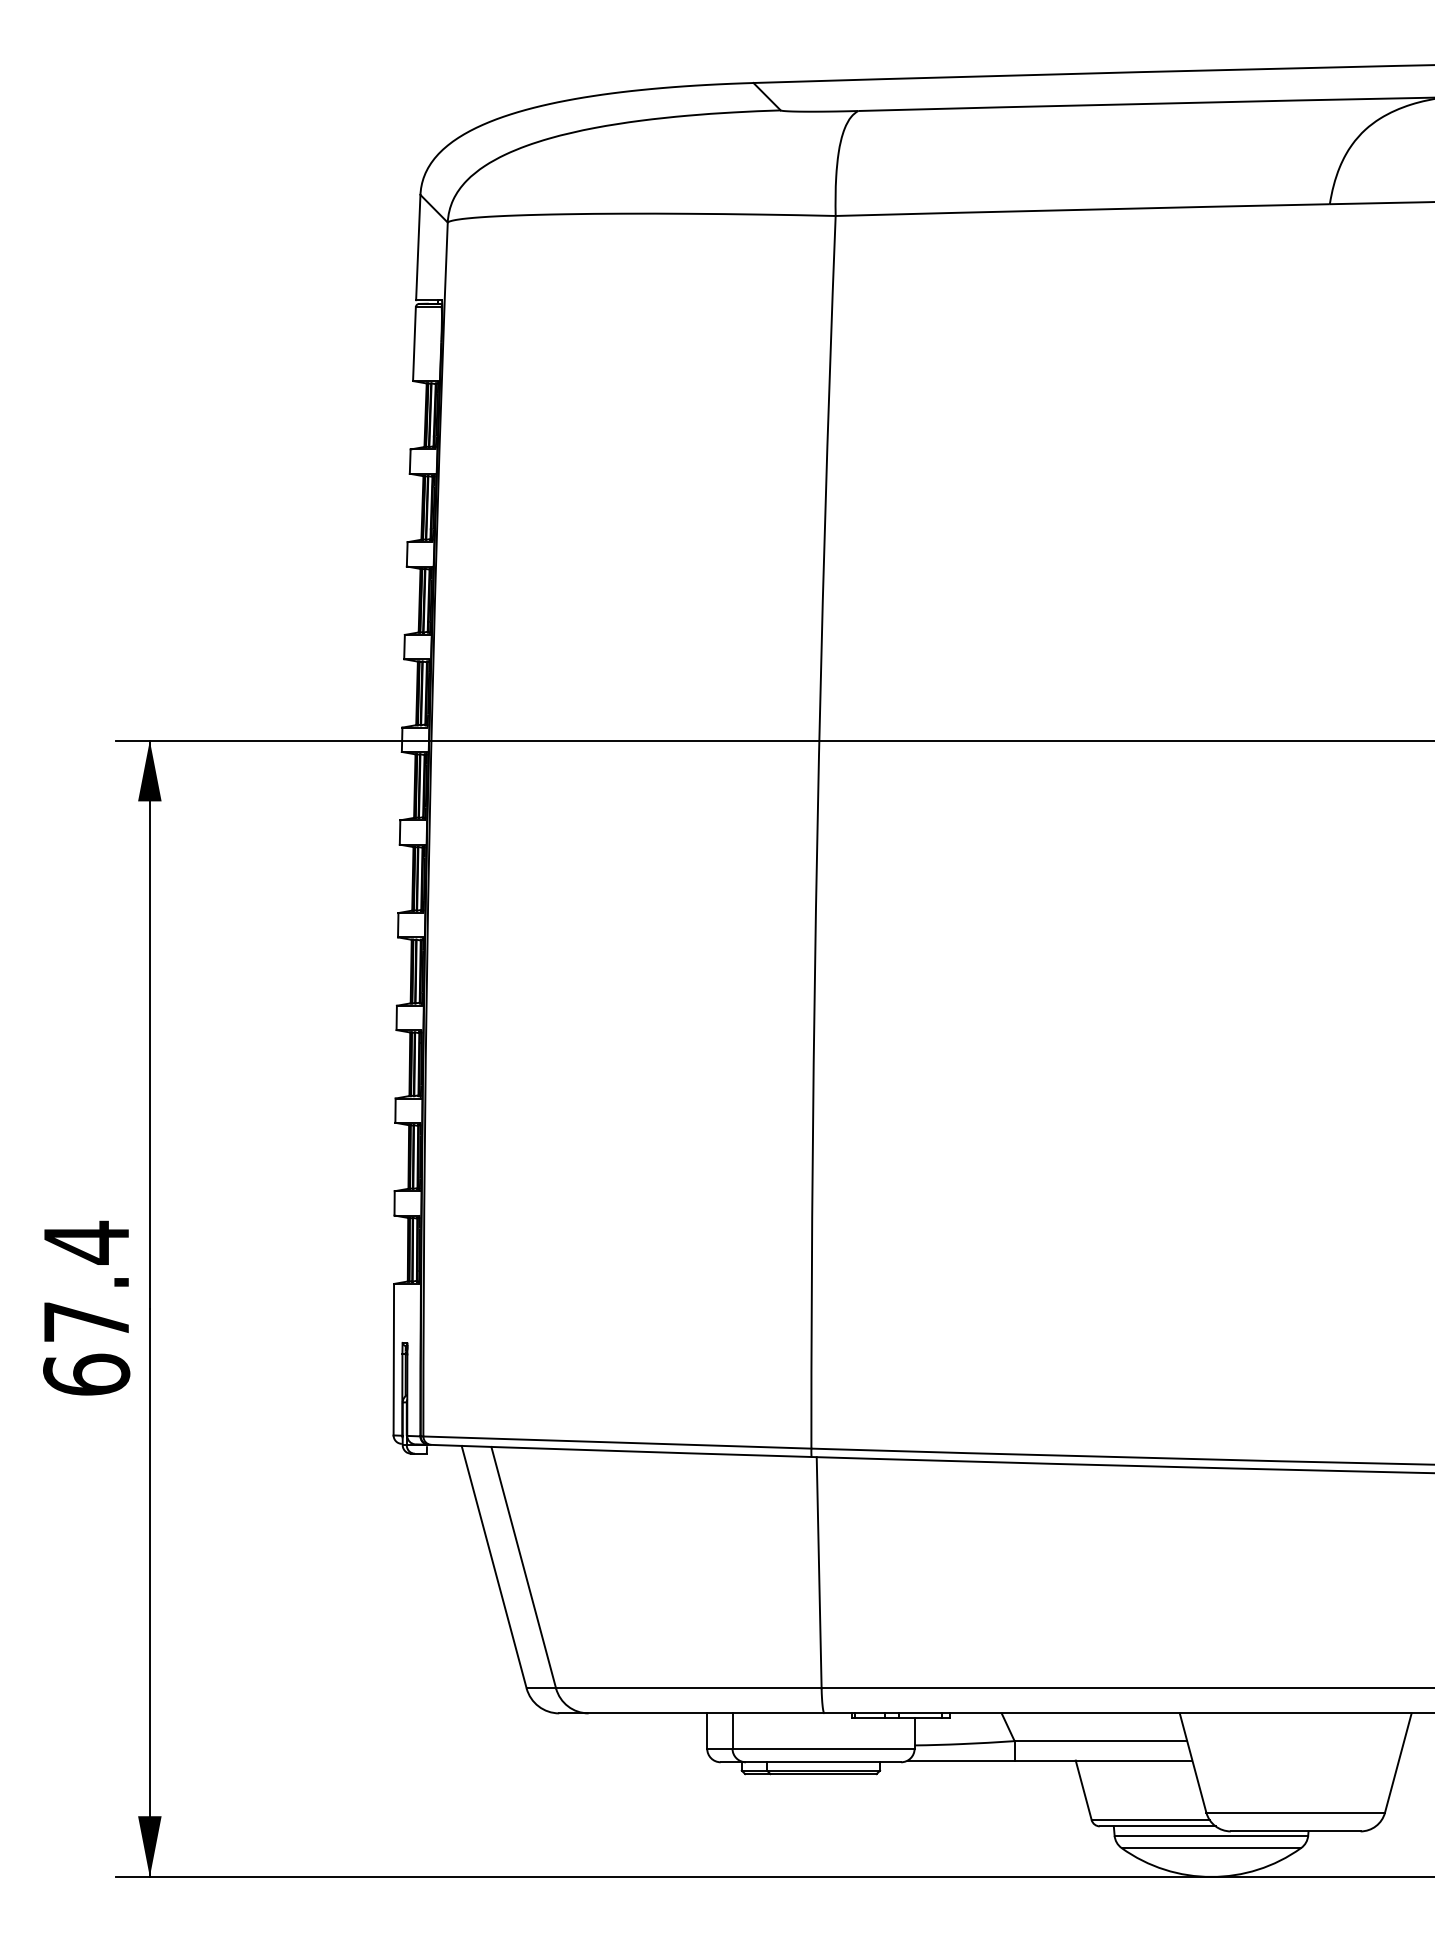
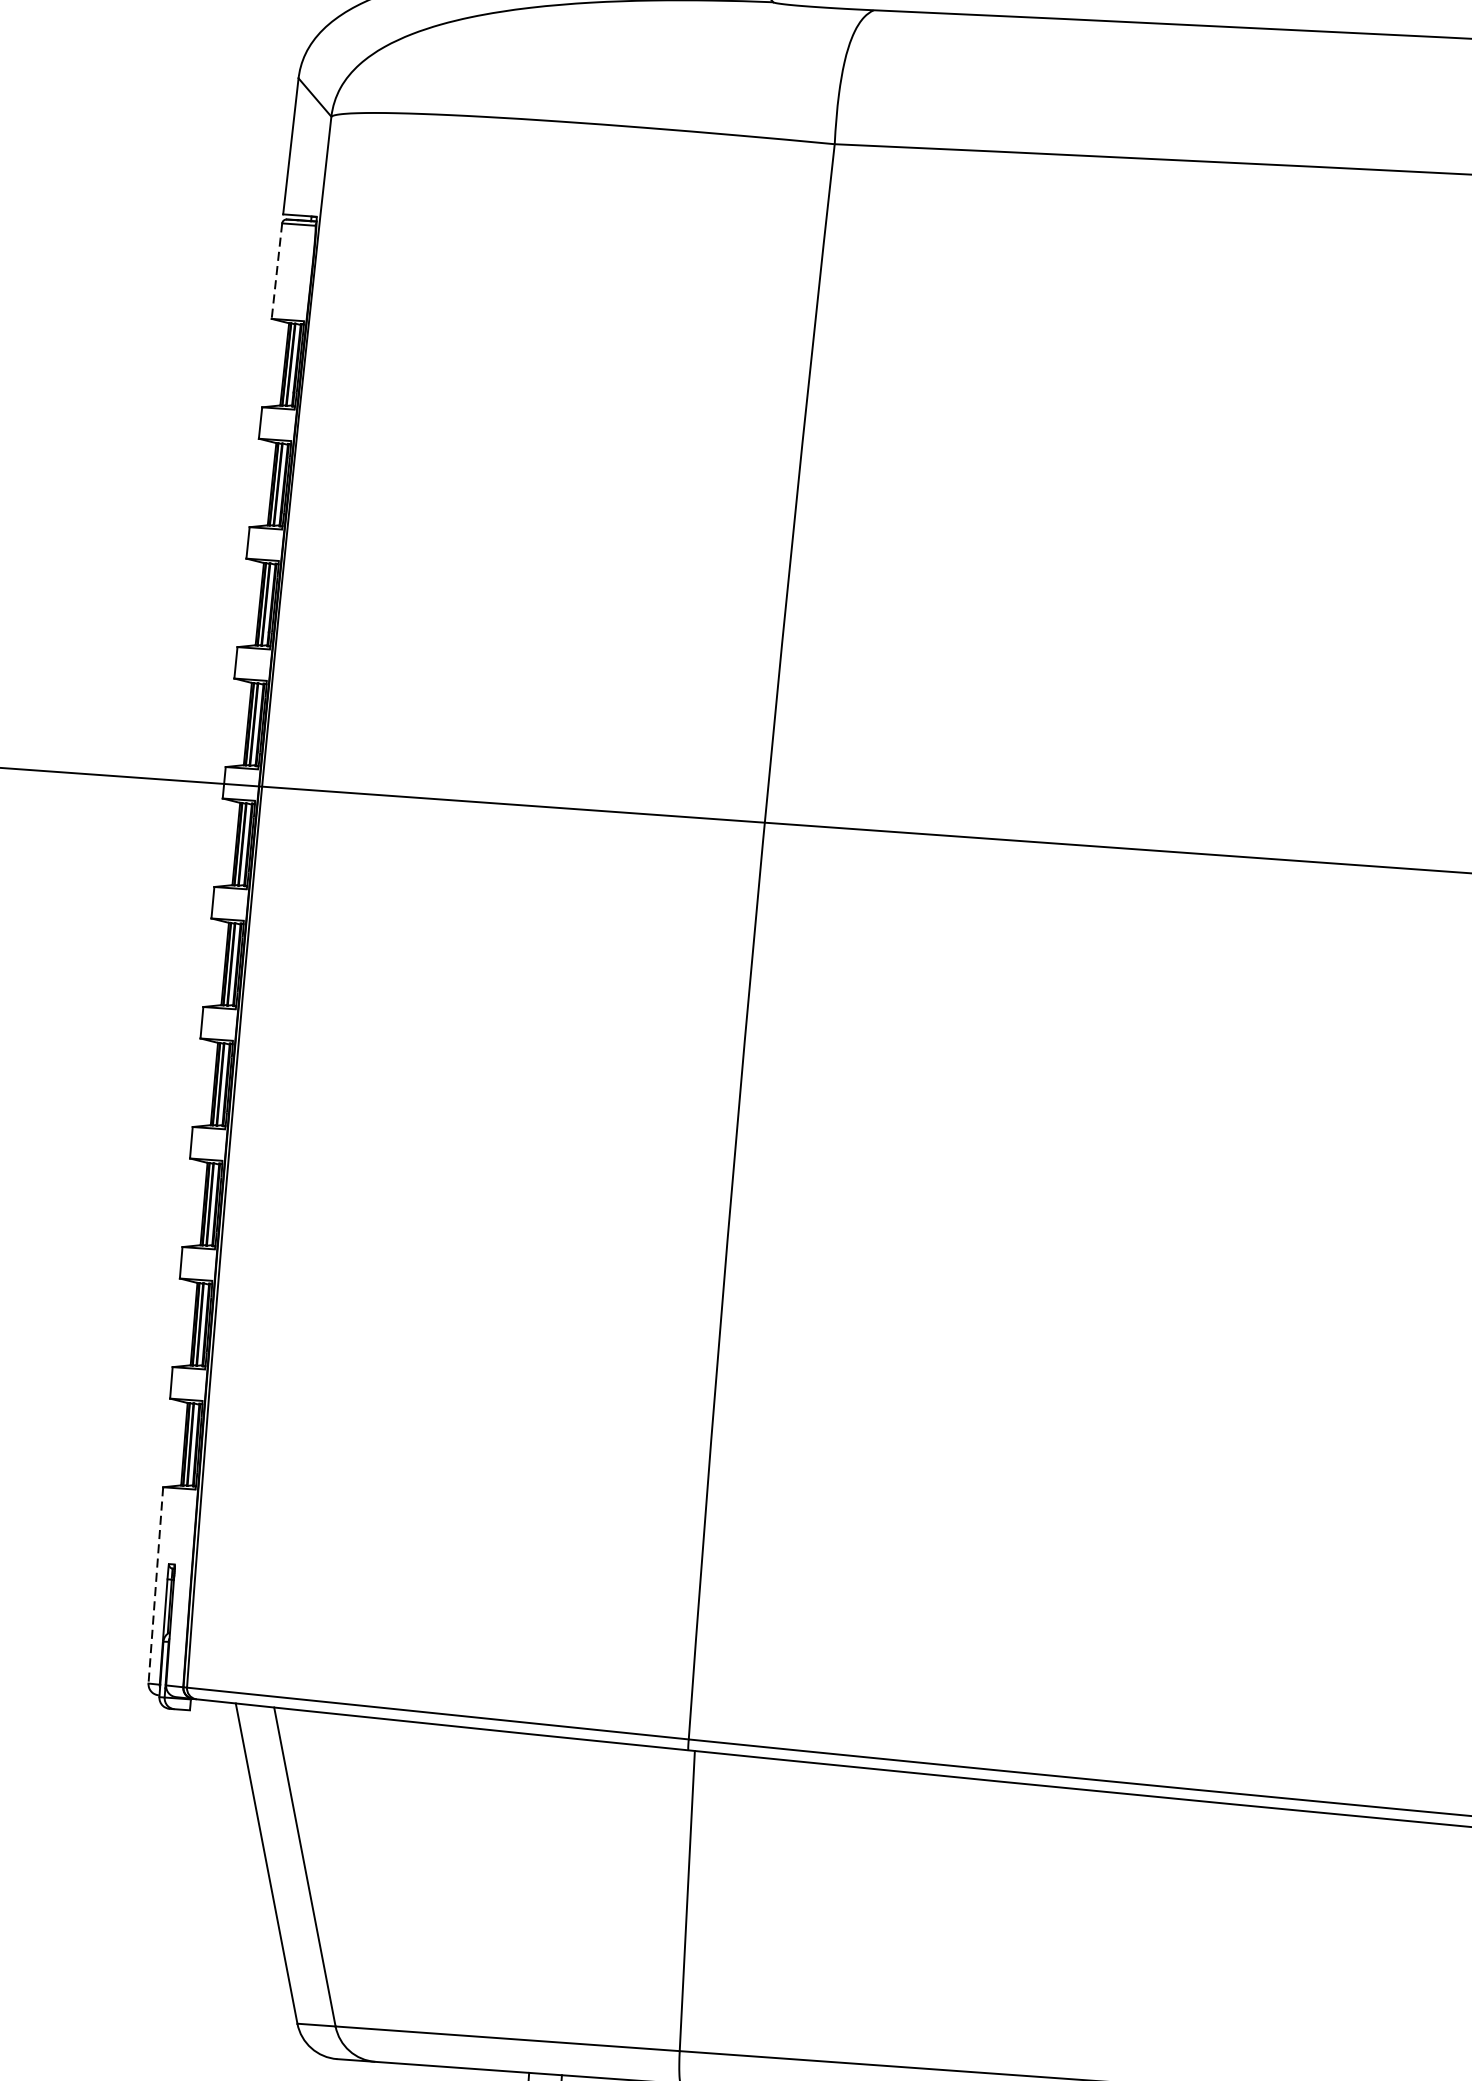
line: (414, 344) -> (276, 271), solid -> dashed
line: (393, 1359) -> (155, 1585), solid -> dashed

